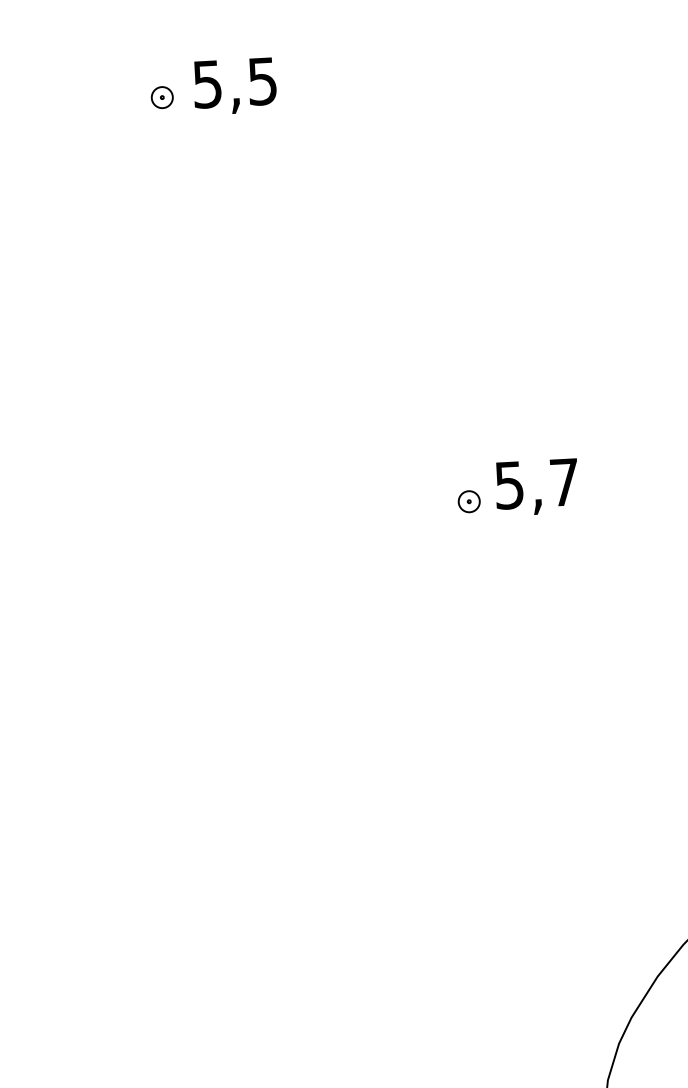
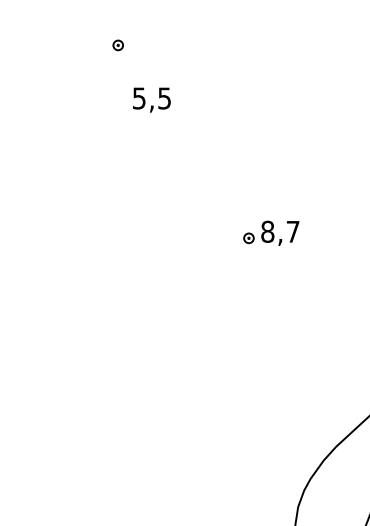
text: (234, 85) -> (151, 99), moved
text: (508, 484) -> (267, 231), 5,7 -> 8,7

